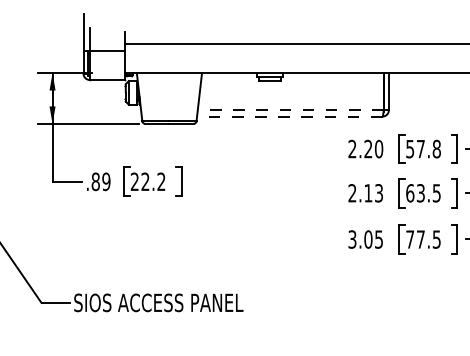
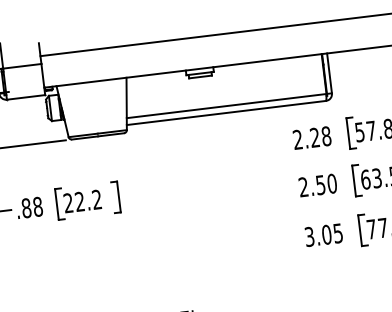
line: (290, 110) -> (226, 106), dashed -> solid
line: (289, 116) -> (226, 112), dashed -> solid
text: (379, 149) -> (326, 136), 2.20 -> 2.28
text: (106, 181) -> (38, 206), .89 -> .88
text: (373, 193) -> (326, 184), 2.13 -> 2.50

